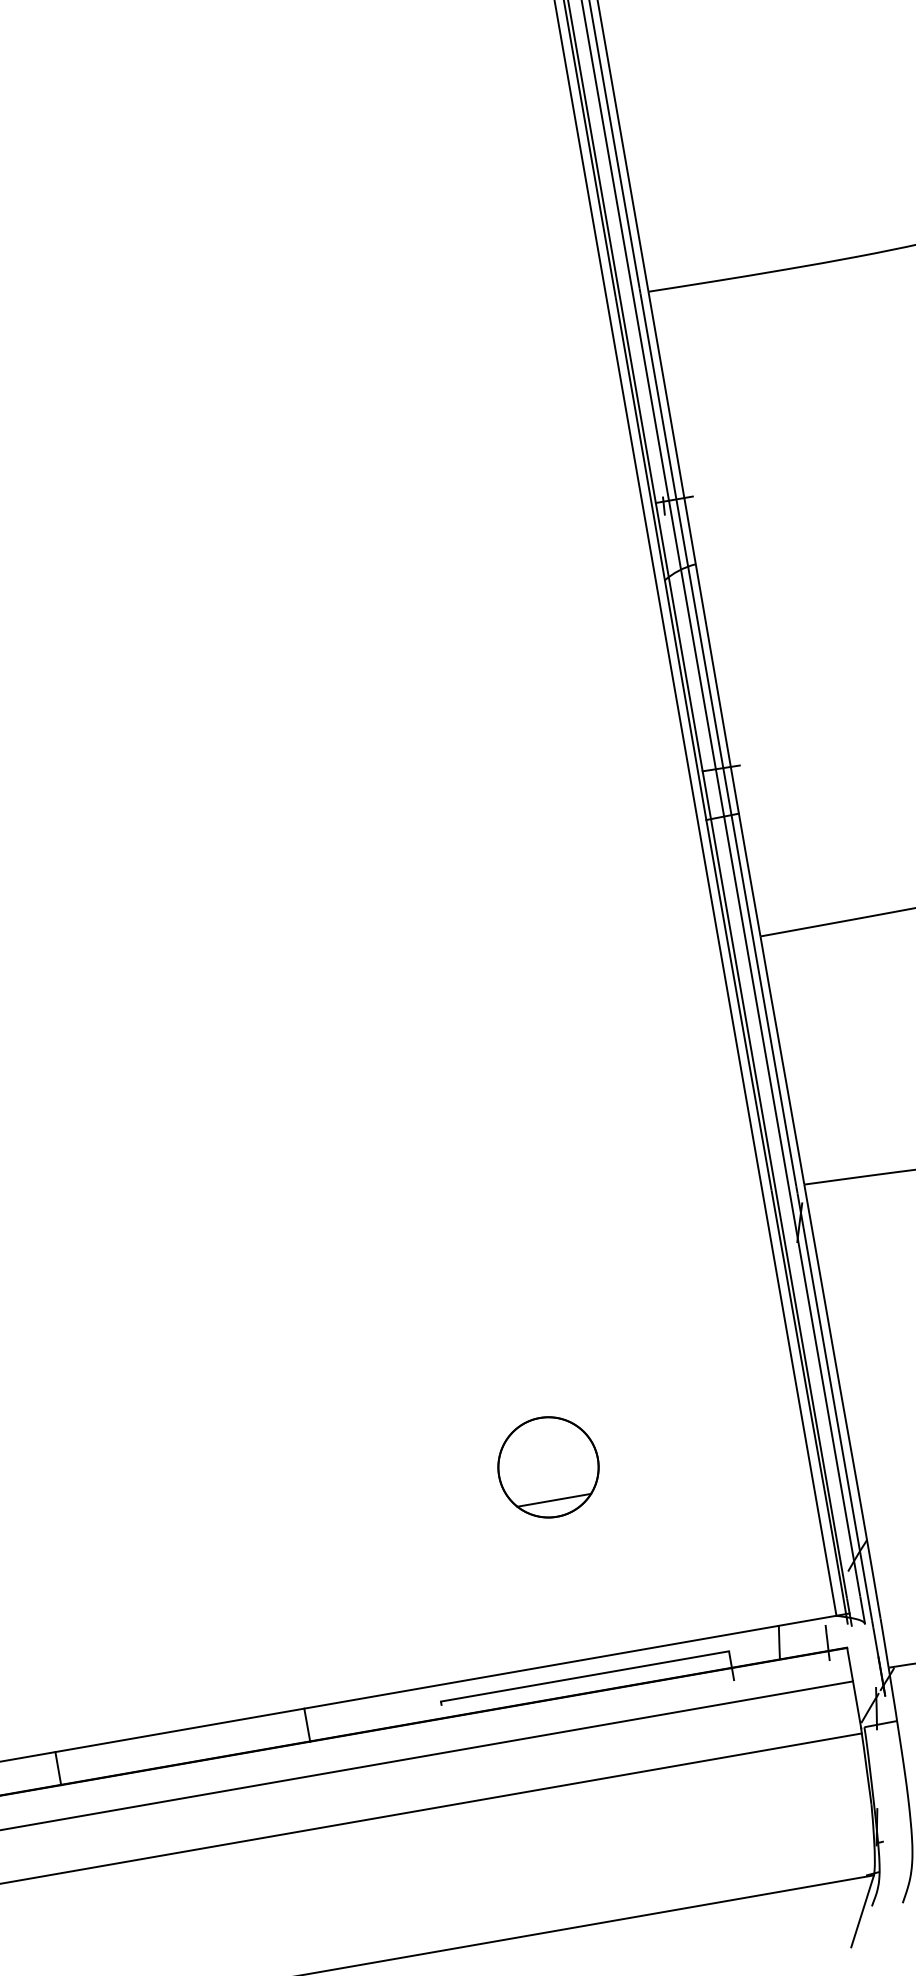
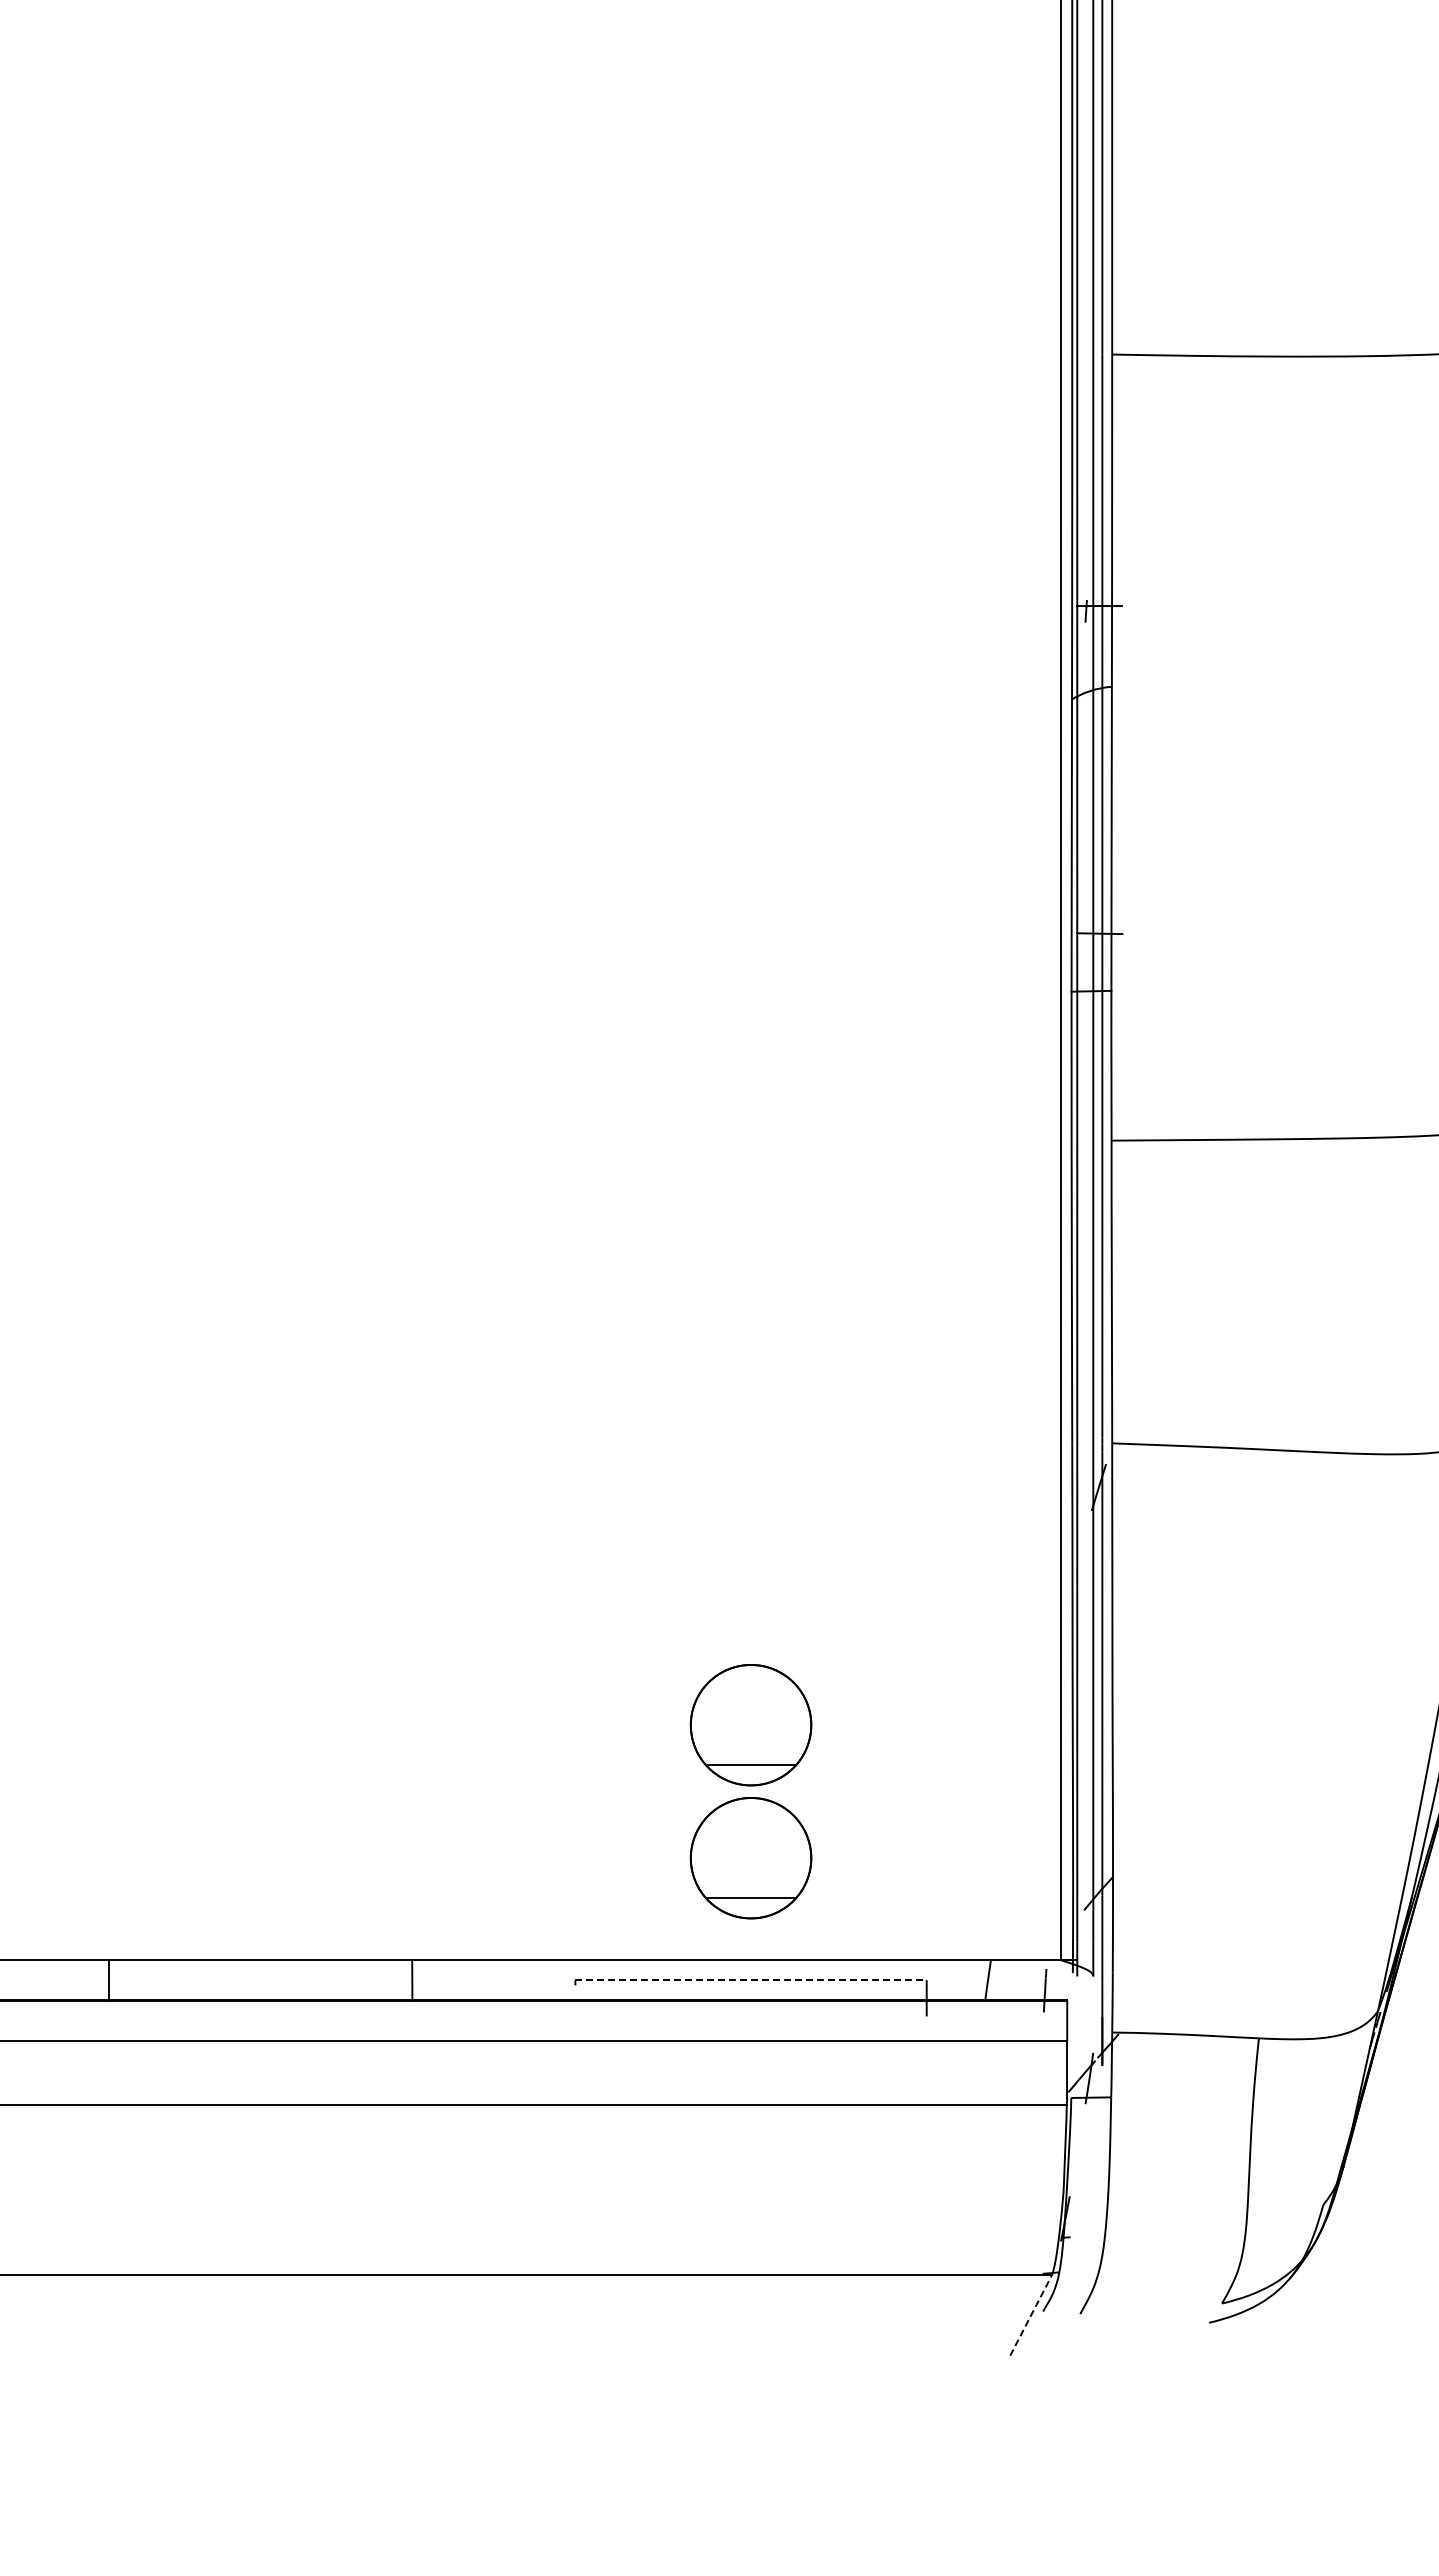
part: (567, 1576) -> (750, 1858), added
line: (585, 1676) -> (751, 1980), solid -> dashed
line: (862, 1911) -> (1031, 2315), solid -> dashed

